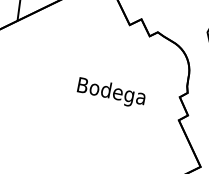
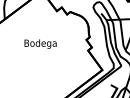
text: (111, 91) -> (40, 43), moved

